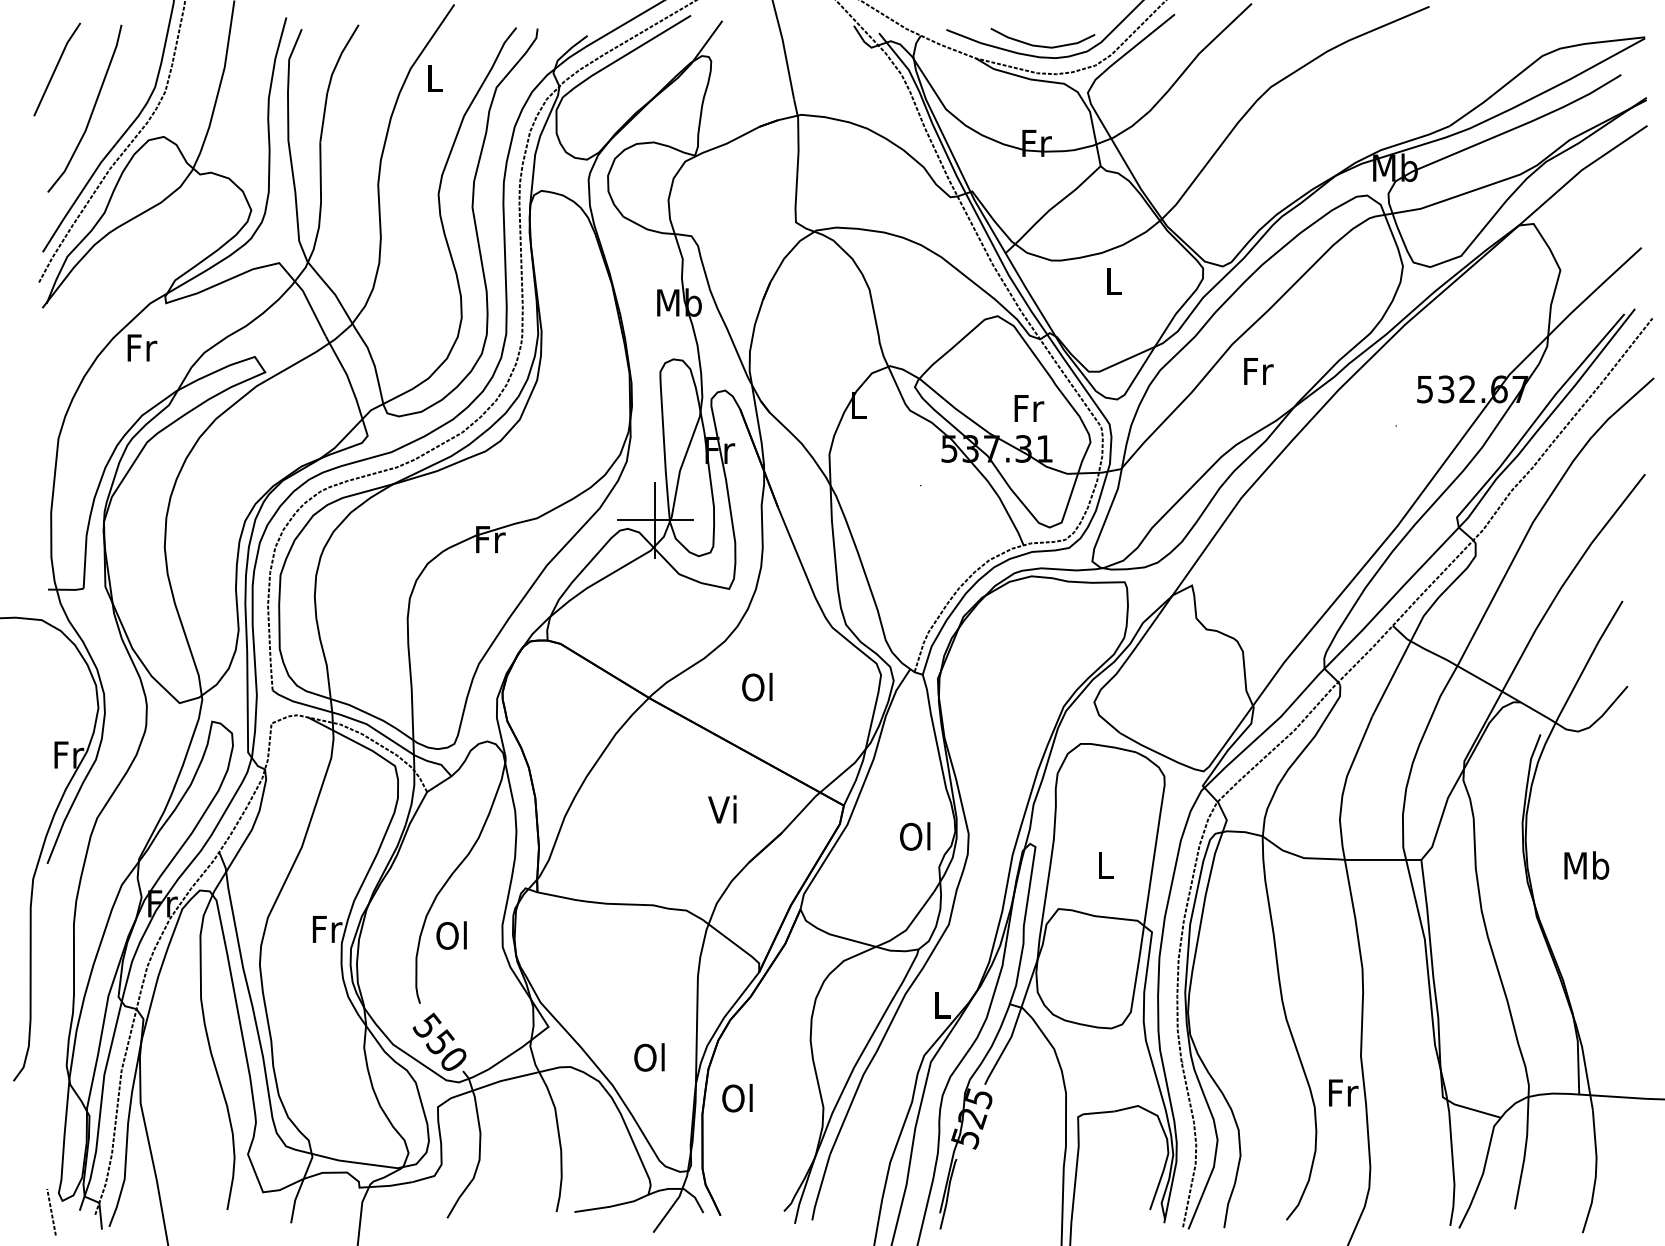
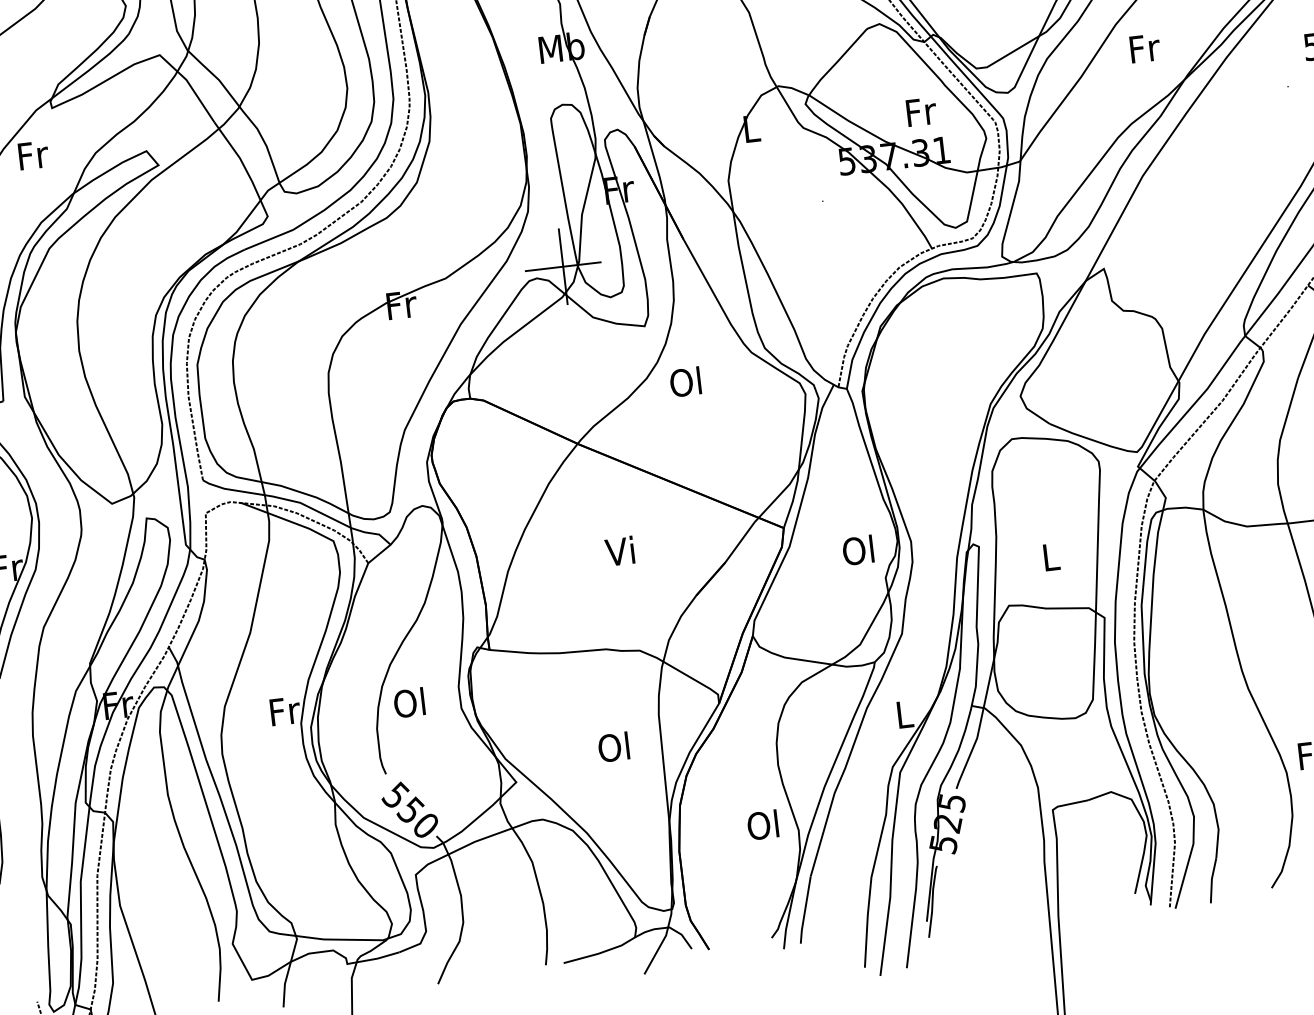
text: (757, 686) -> (685, 381), moved
text: (722, 809) -> (619, 551), moved
text: (649, 1057) -> (613, 747), moved
text: (737, 1098) -> (762, 825), moved

